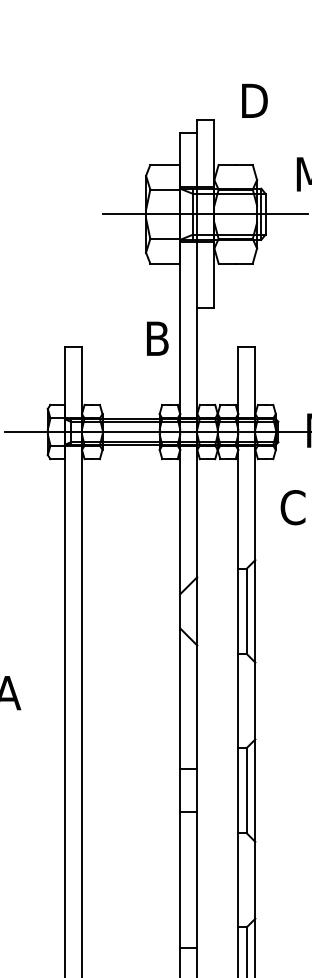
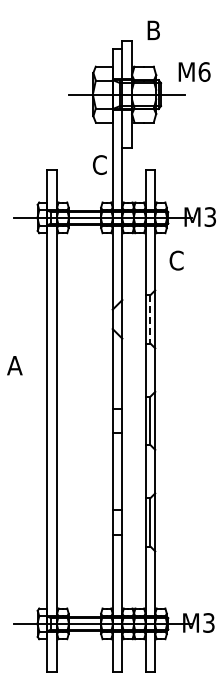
text: (257, 101) -> (156, 30), D -> B
text: (156, 339) -> (99, 165), B -> C
line: (246, 611) -> (150, 319), solid -> dashed

